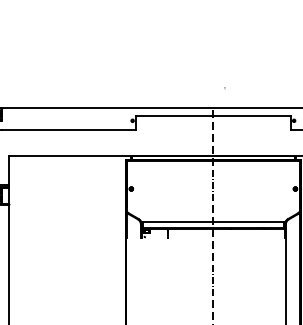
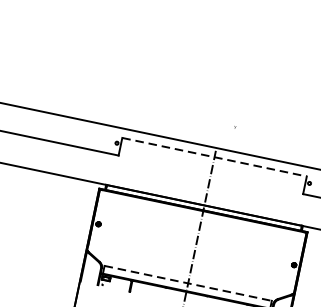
line: (213, 115) -> (214, 157), solid -> dashed
line: (213, 221) -> (188, 283), solid -> dashed

